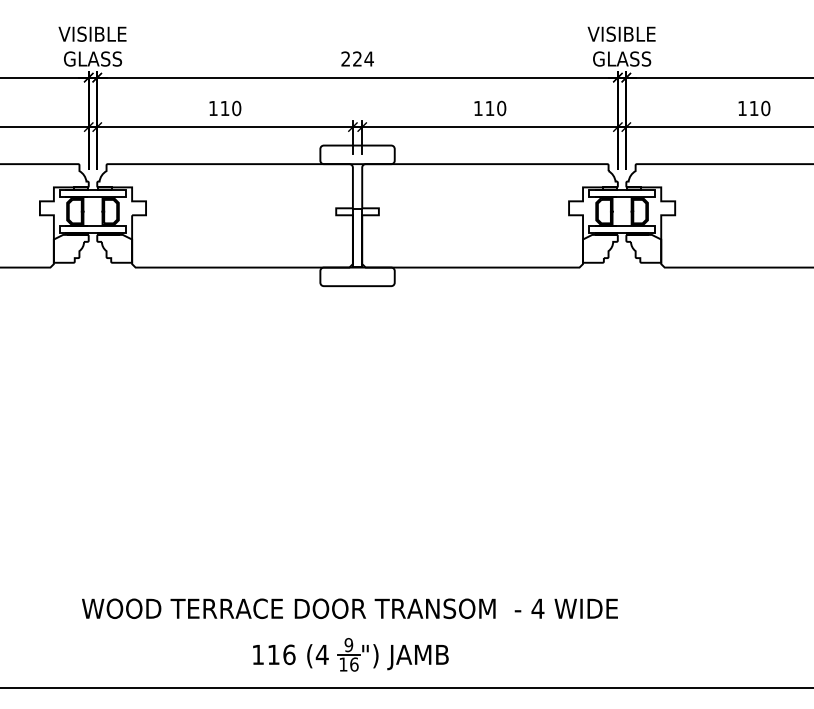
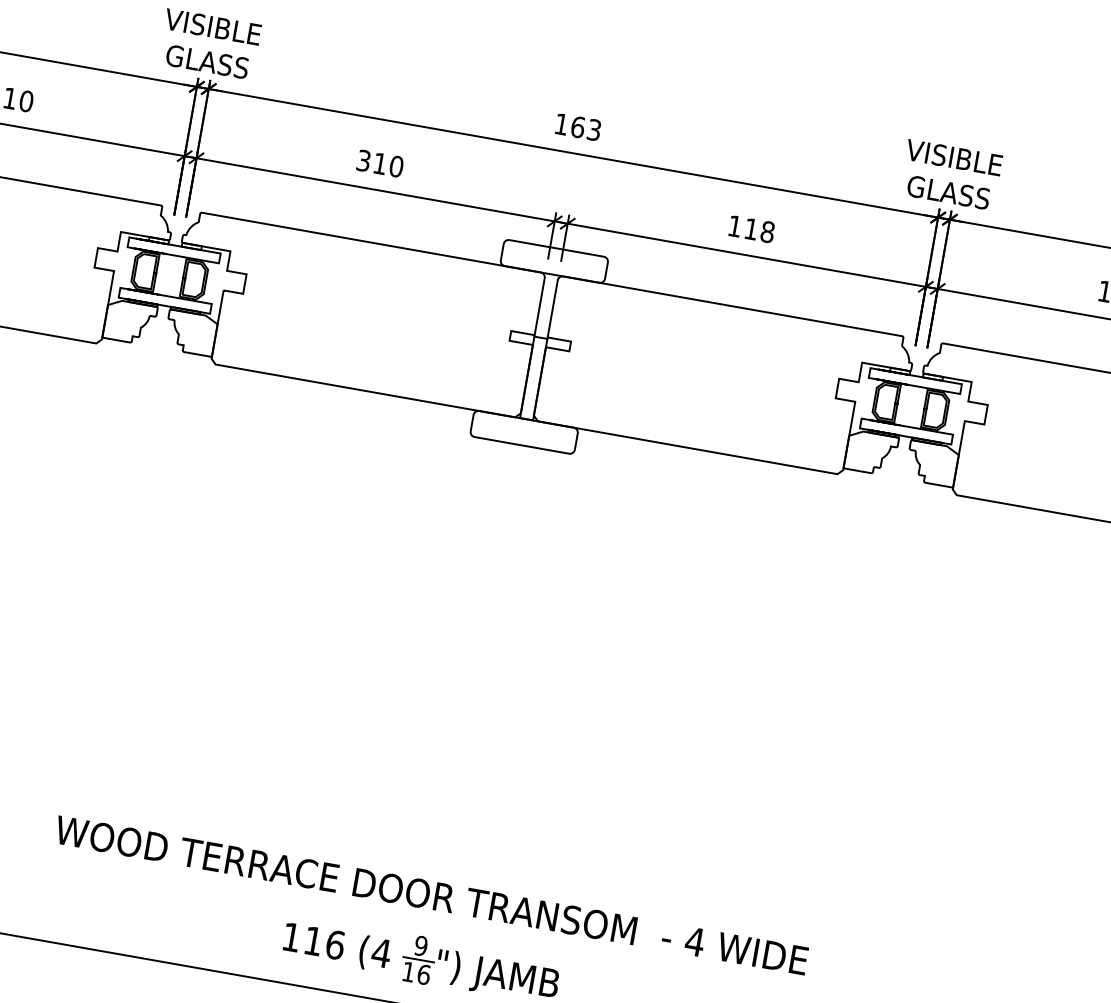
text: (357, 58) -> (578, 126), 224 -> 163
text: (213, 108) -> (364, 160), 110 -> 310
text: (501, 108) -> (767, 232), 110 -> 118

